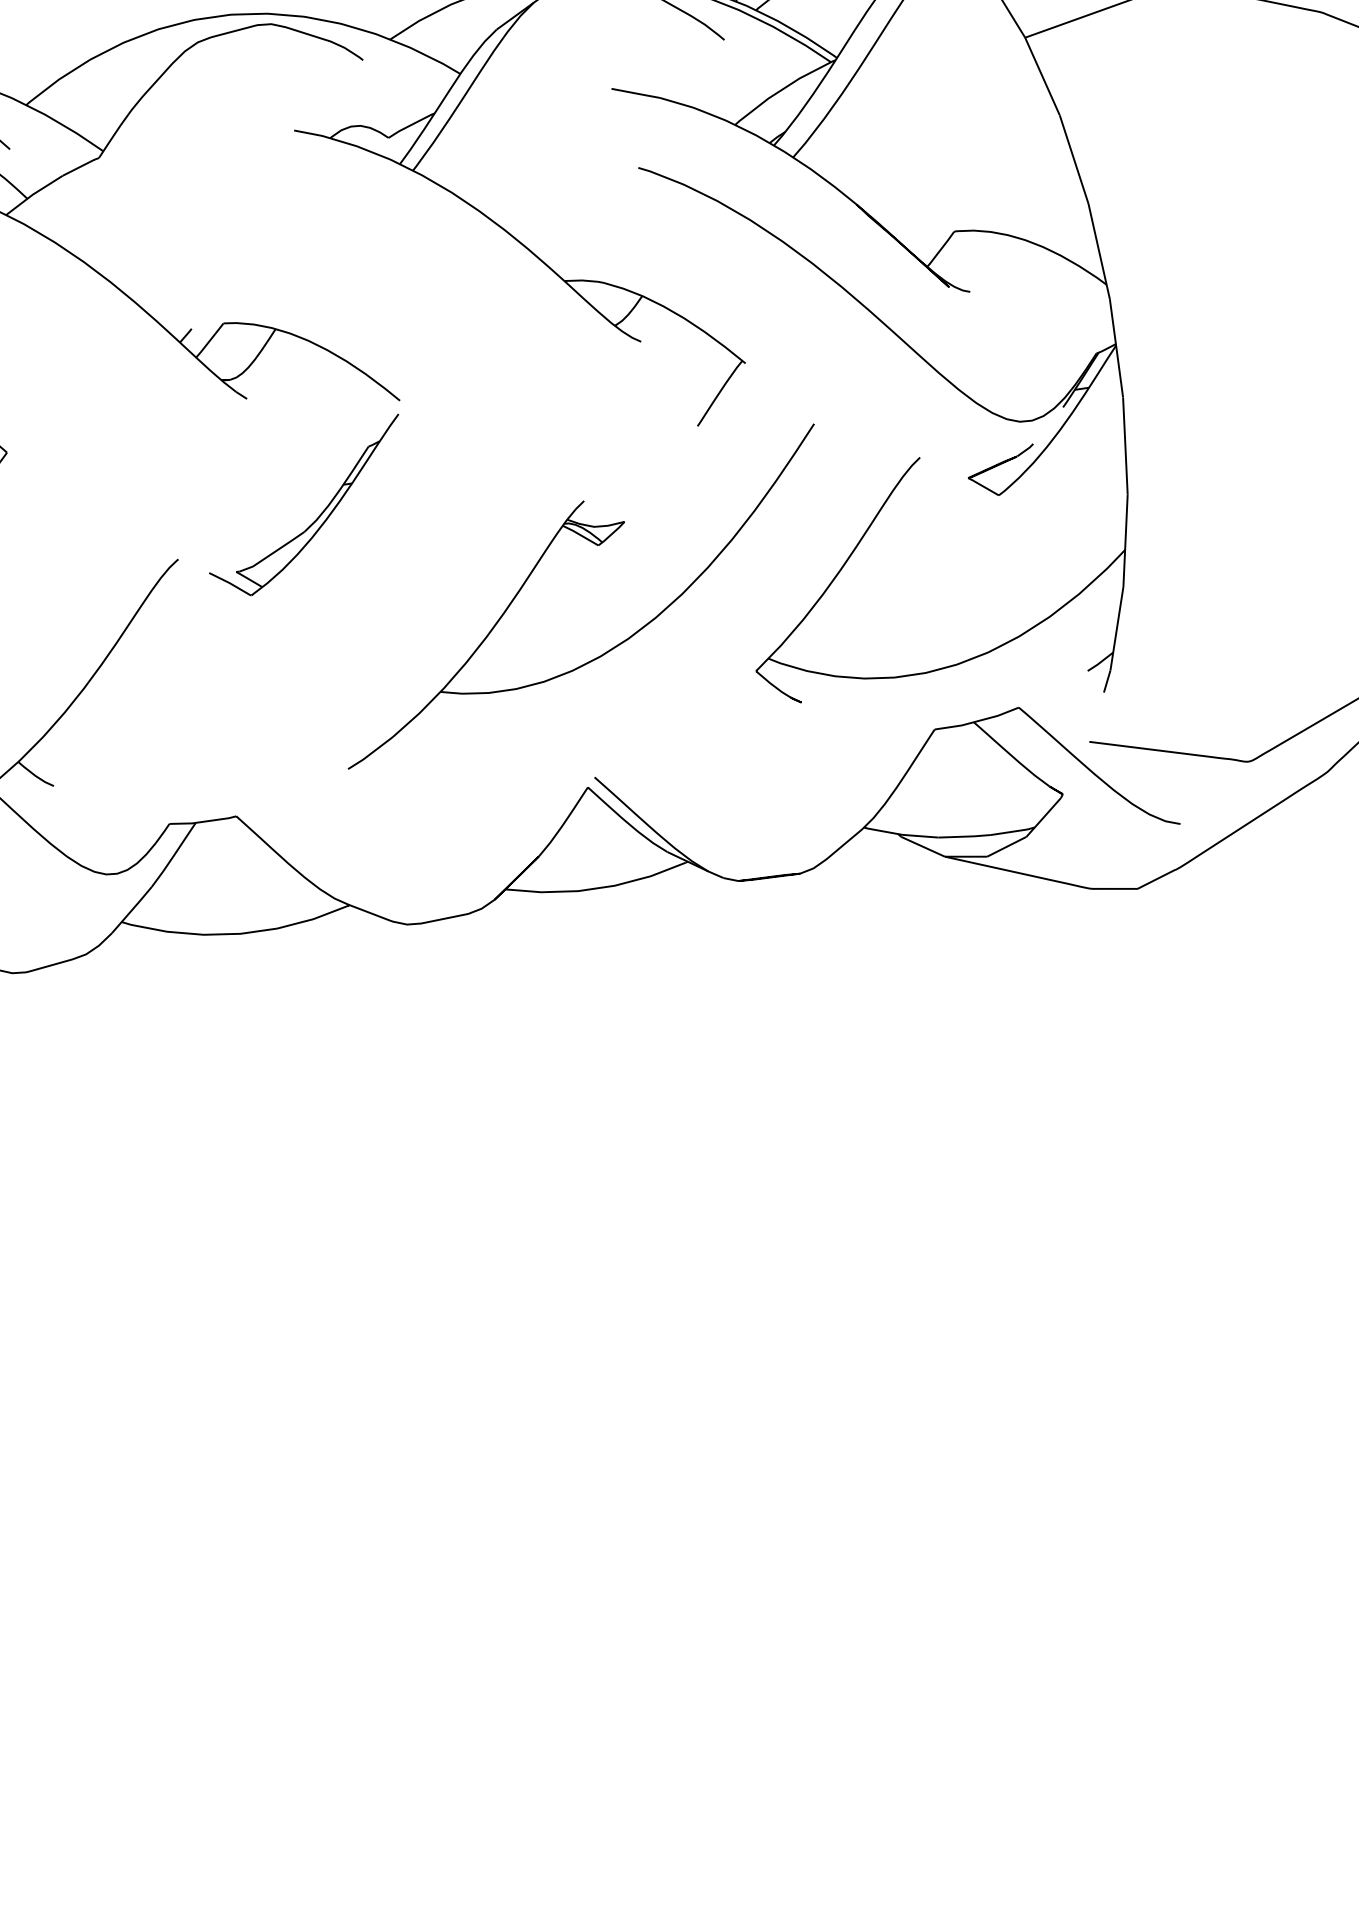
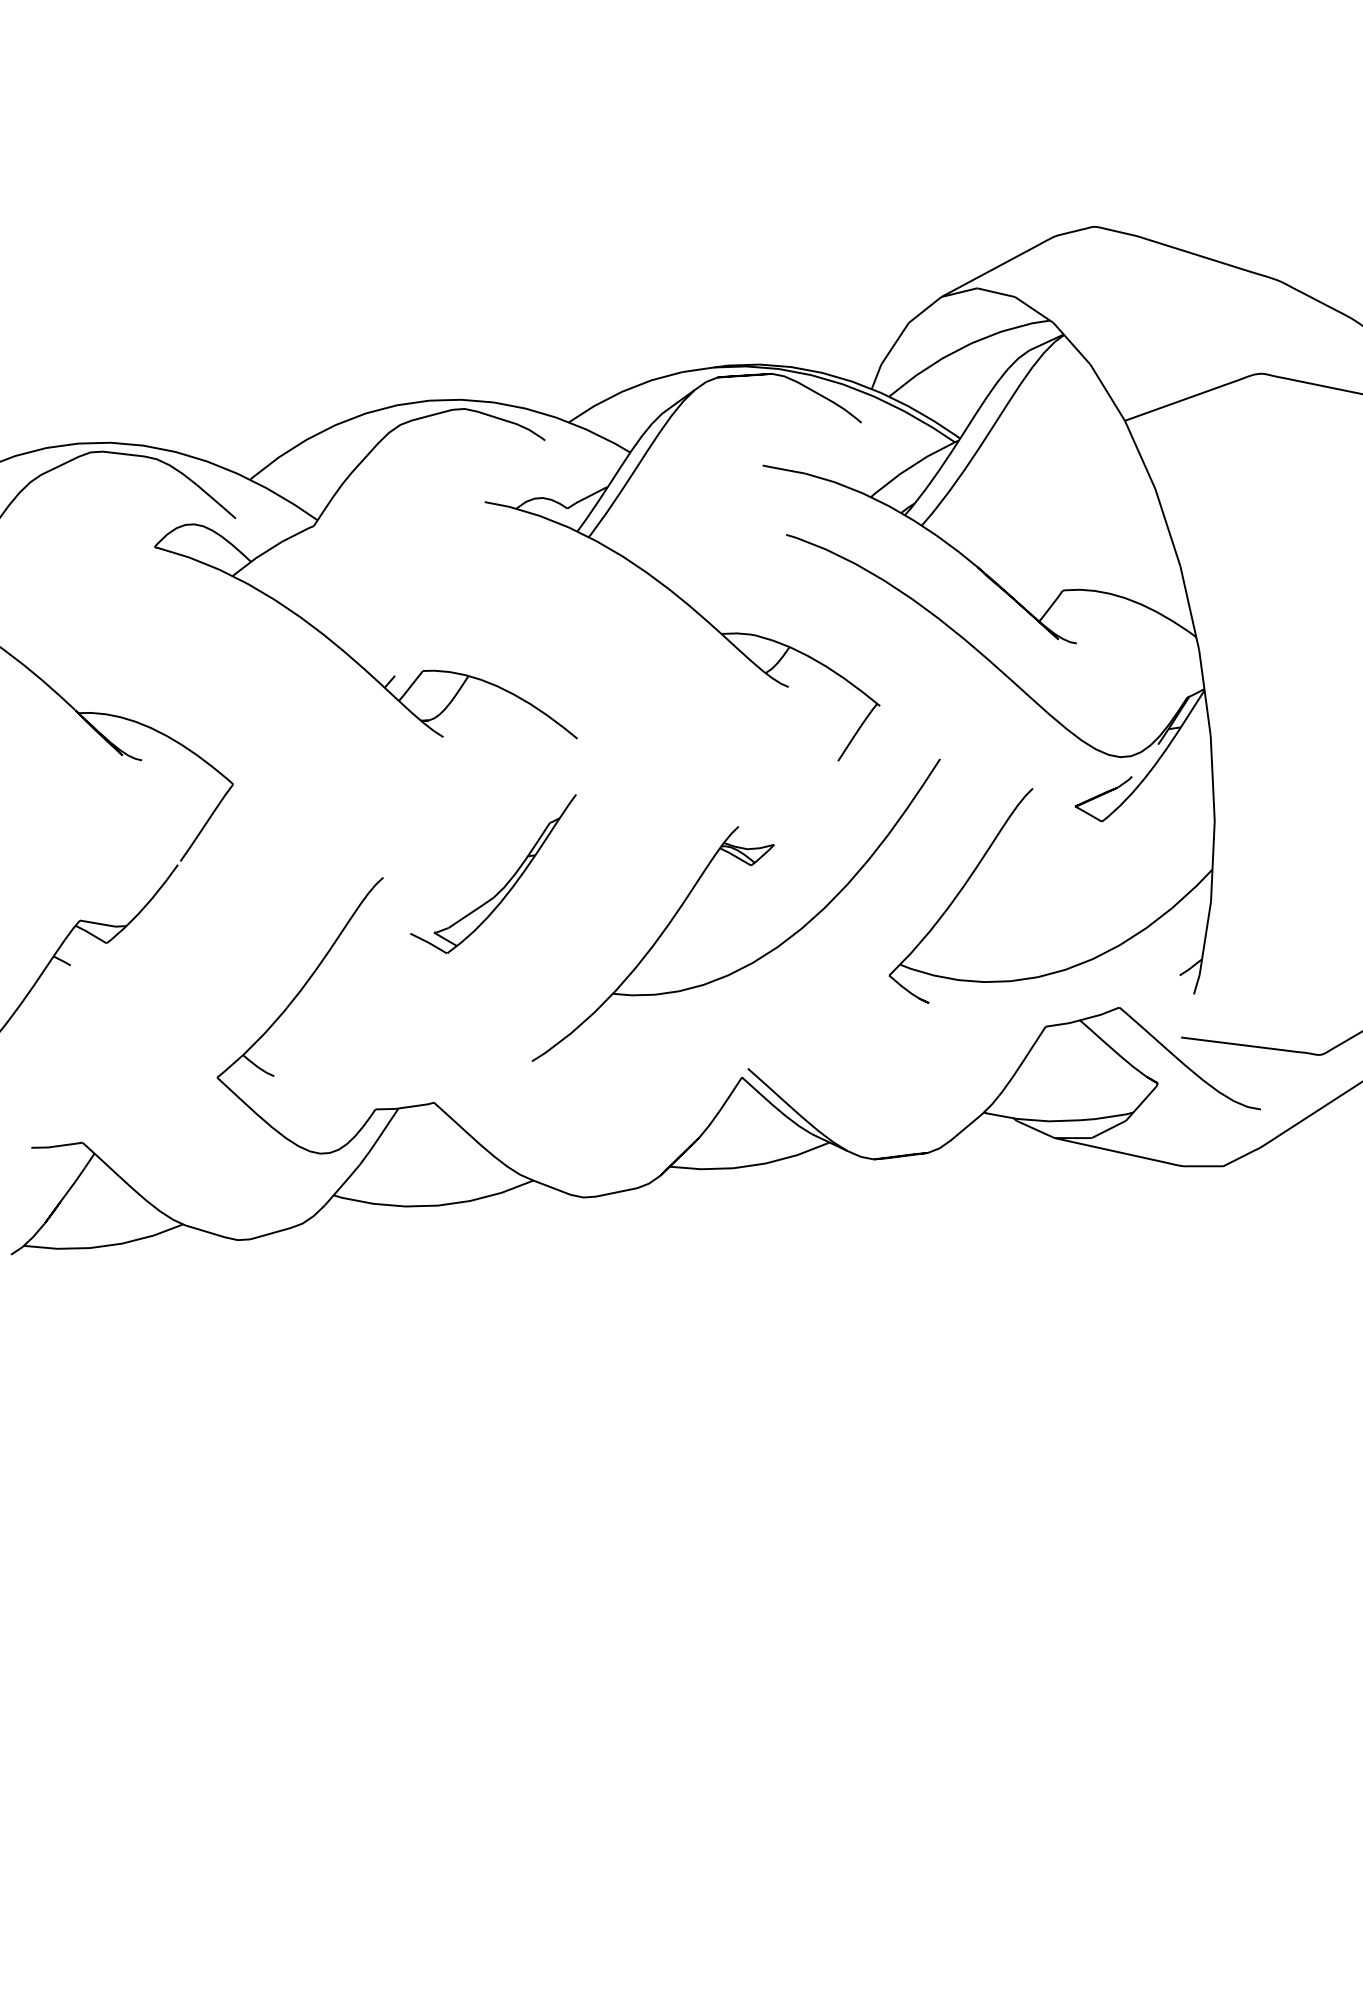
part: (320, 513) -> (507, 881), moved

